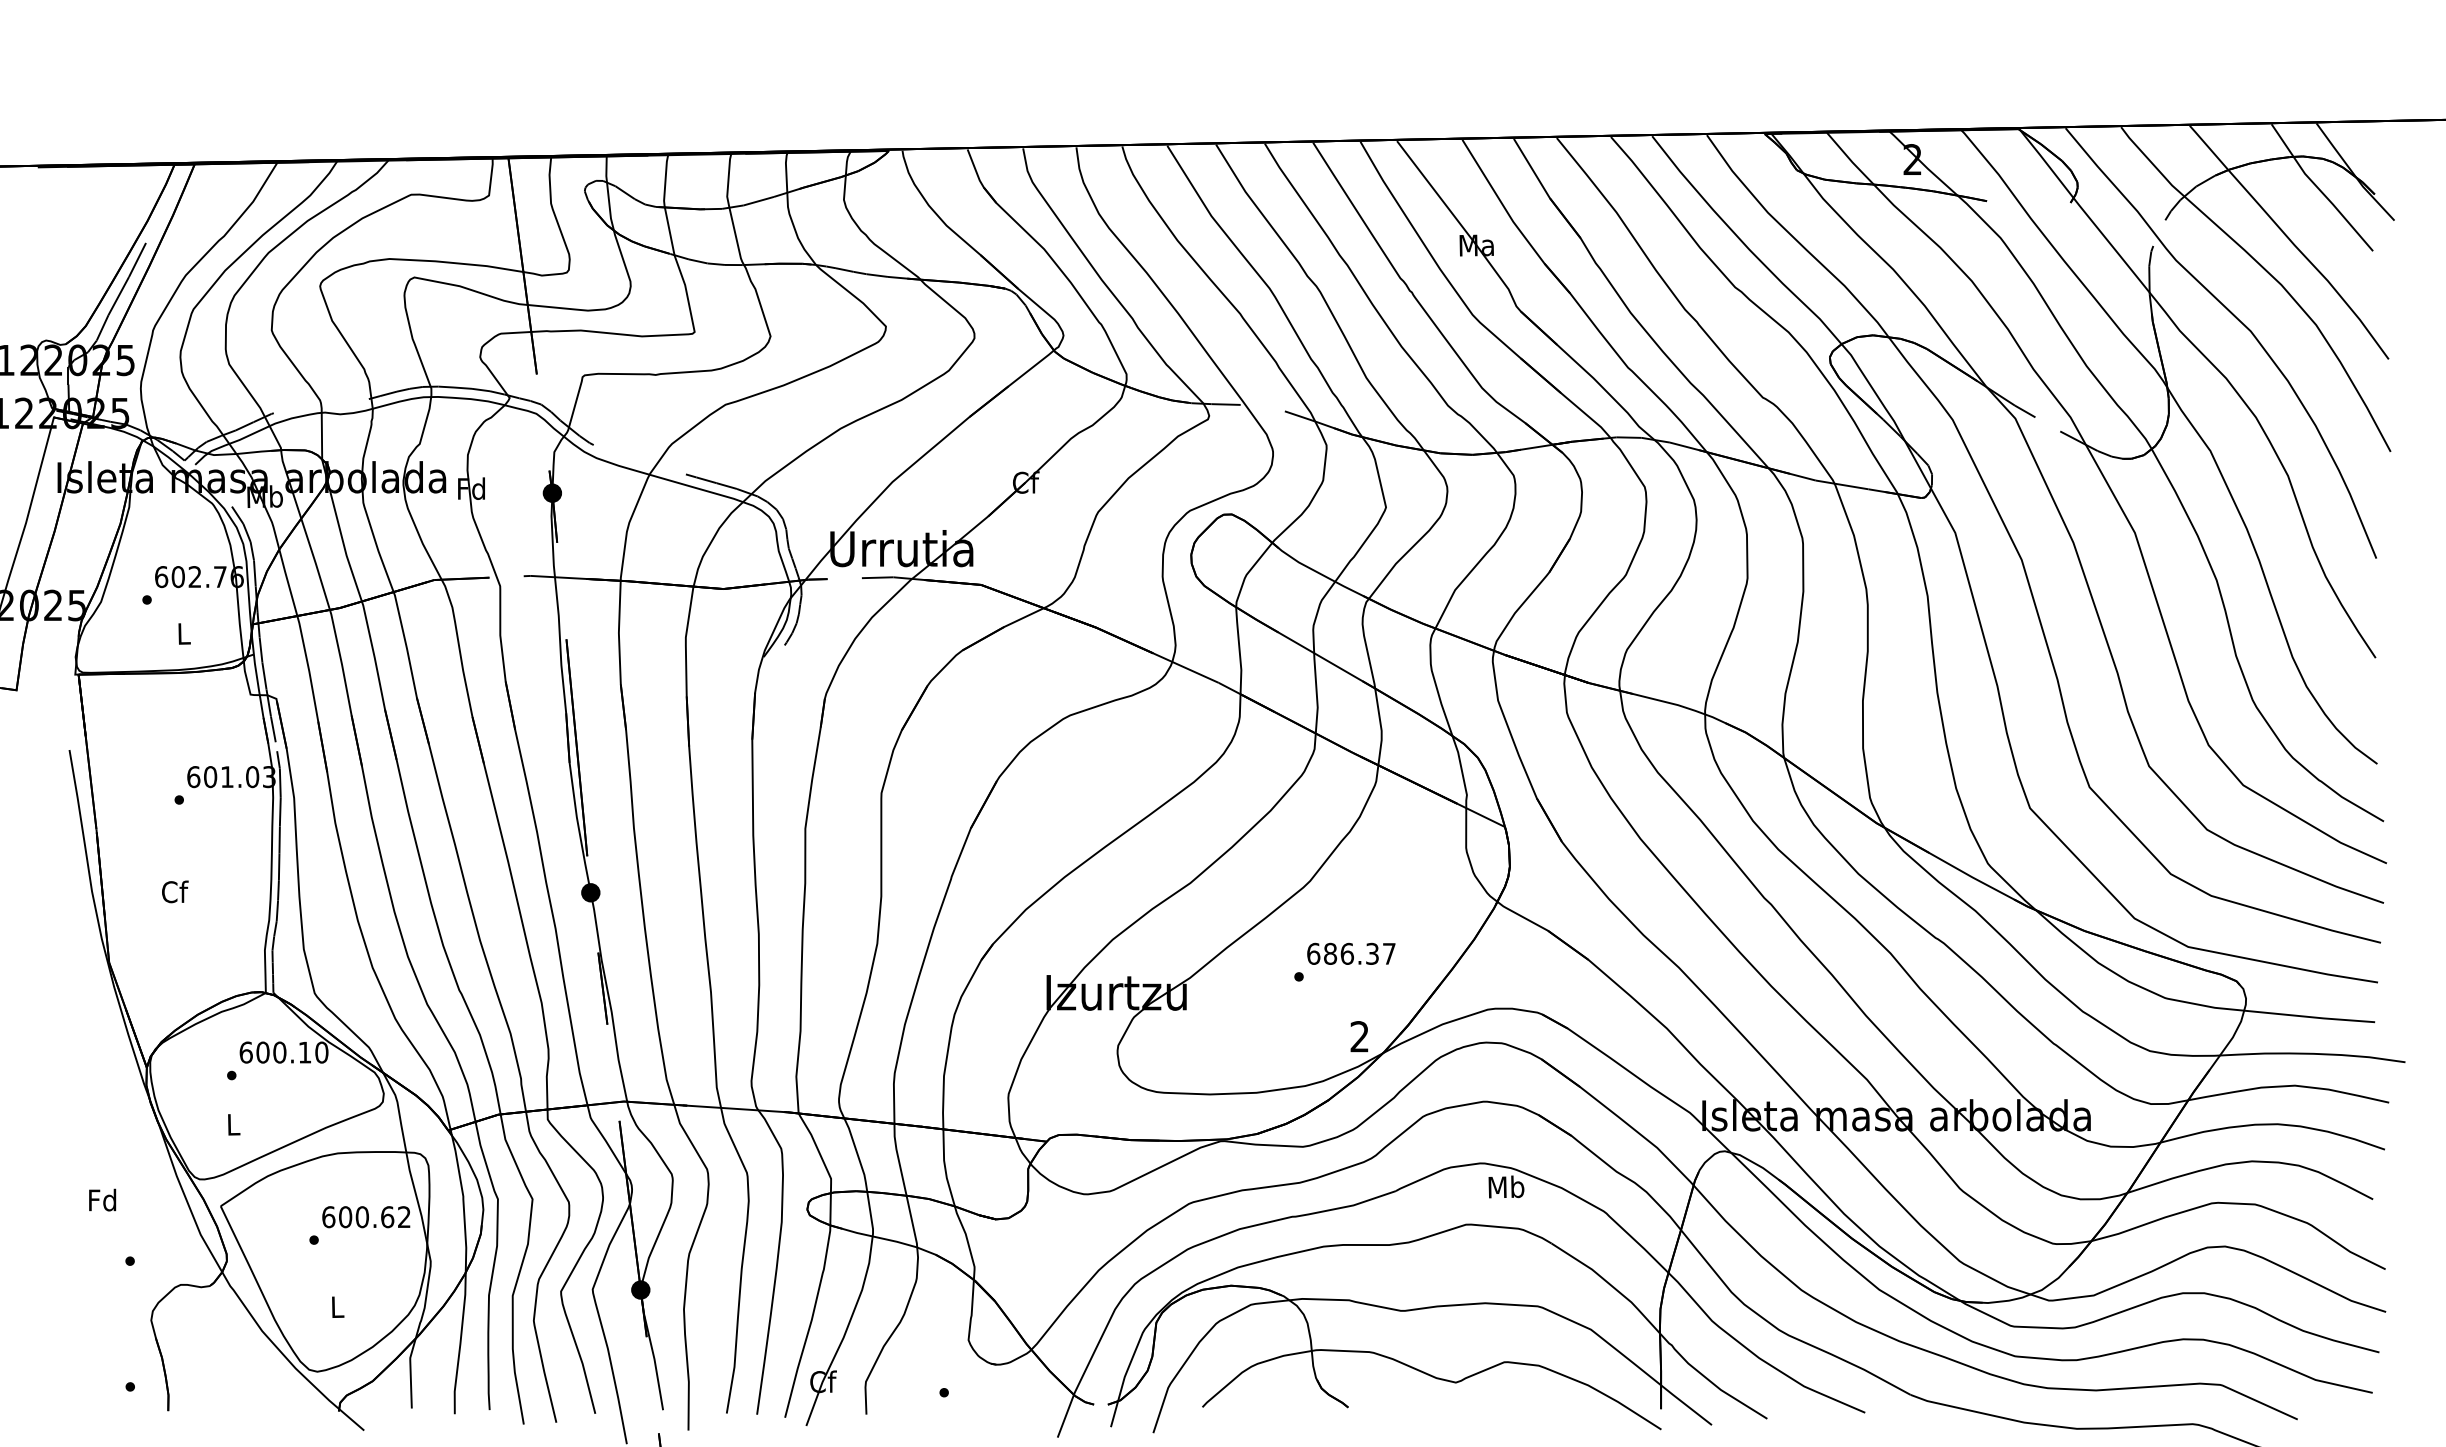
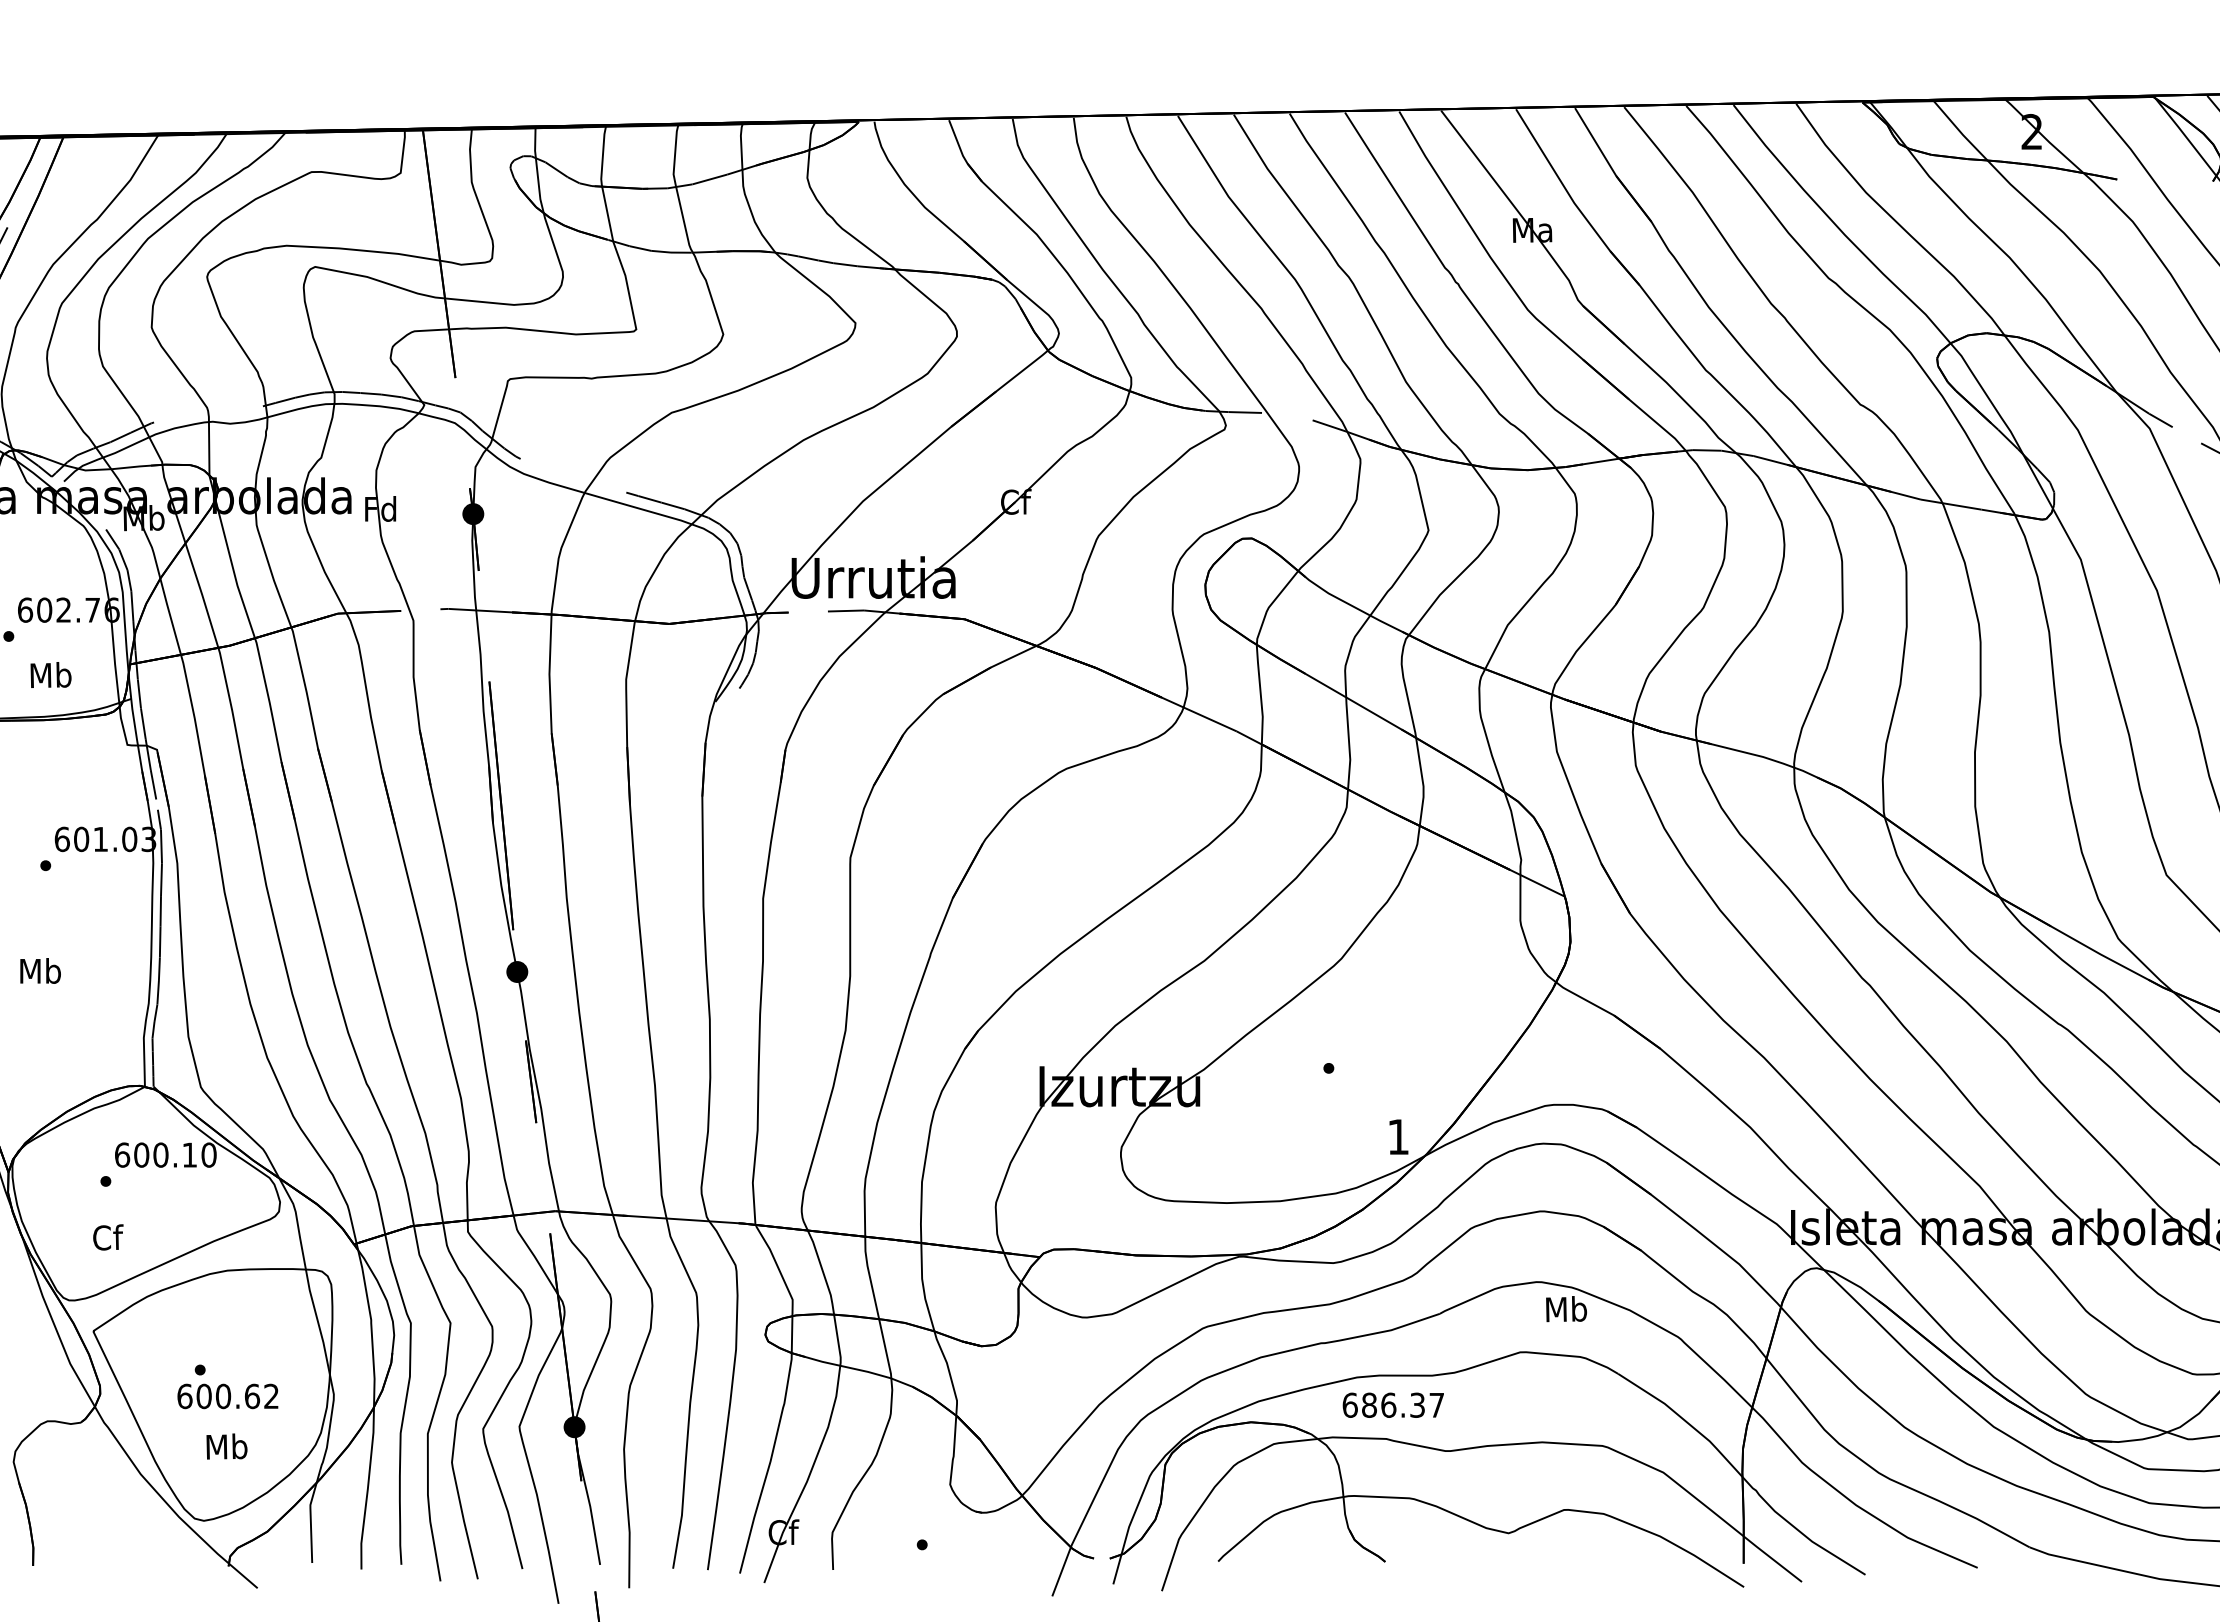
text: (183, 633) -> (50, 674), L -> Mb
text: (174, 891) -> (40, 970), Cf -> Mb
text: (1351, 953) -> (1393, 1404), moved
text: (1359, 1036) -> (1398, 1136), 2 -> 1
text: (233, 1124) -> (107, 1237), L -> Cf
text: (366, 1217) -> (228, 1396), moved
text: (337, 1306) -> (227, 1446), L -> Mb

